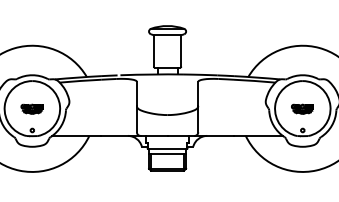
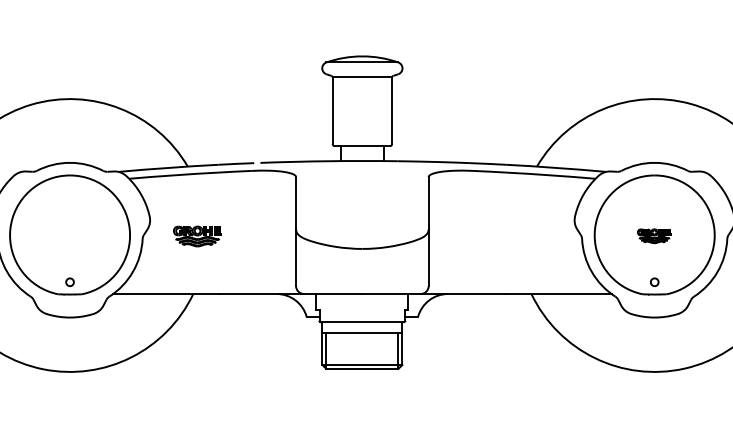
part: (31, 108) -> (195, 234), moved
part: (302, 108) -> (654, 234), size x0.7

